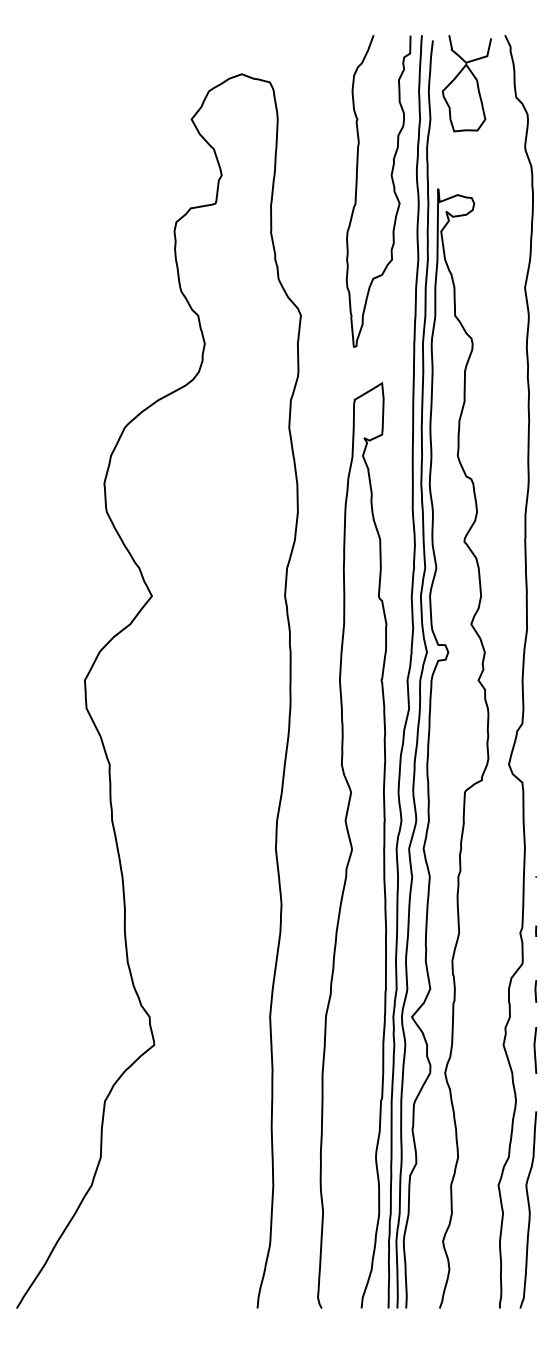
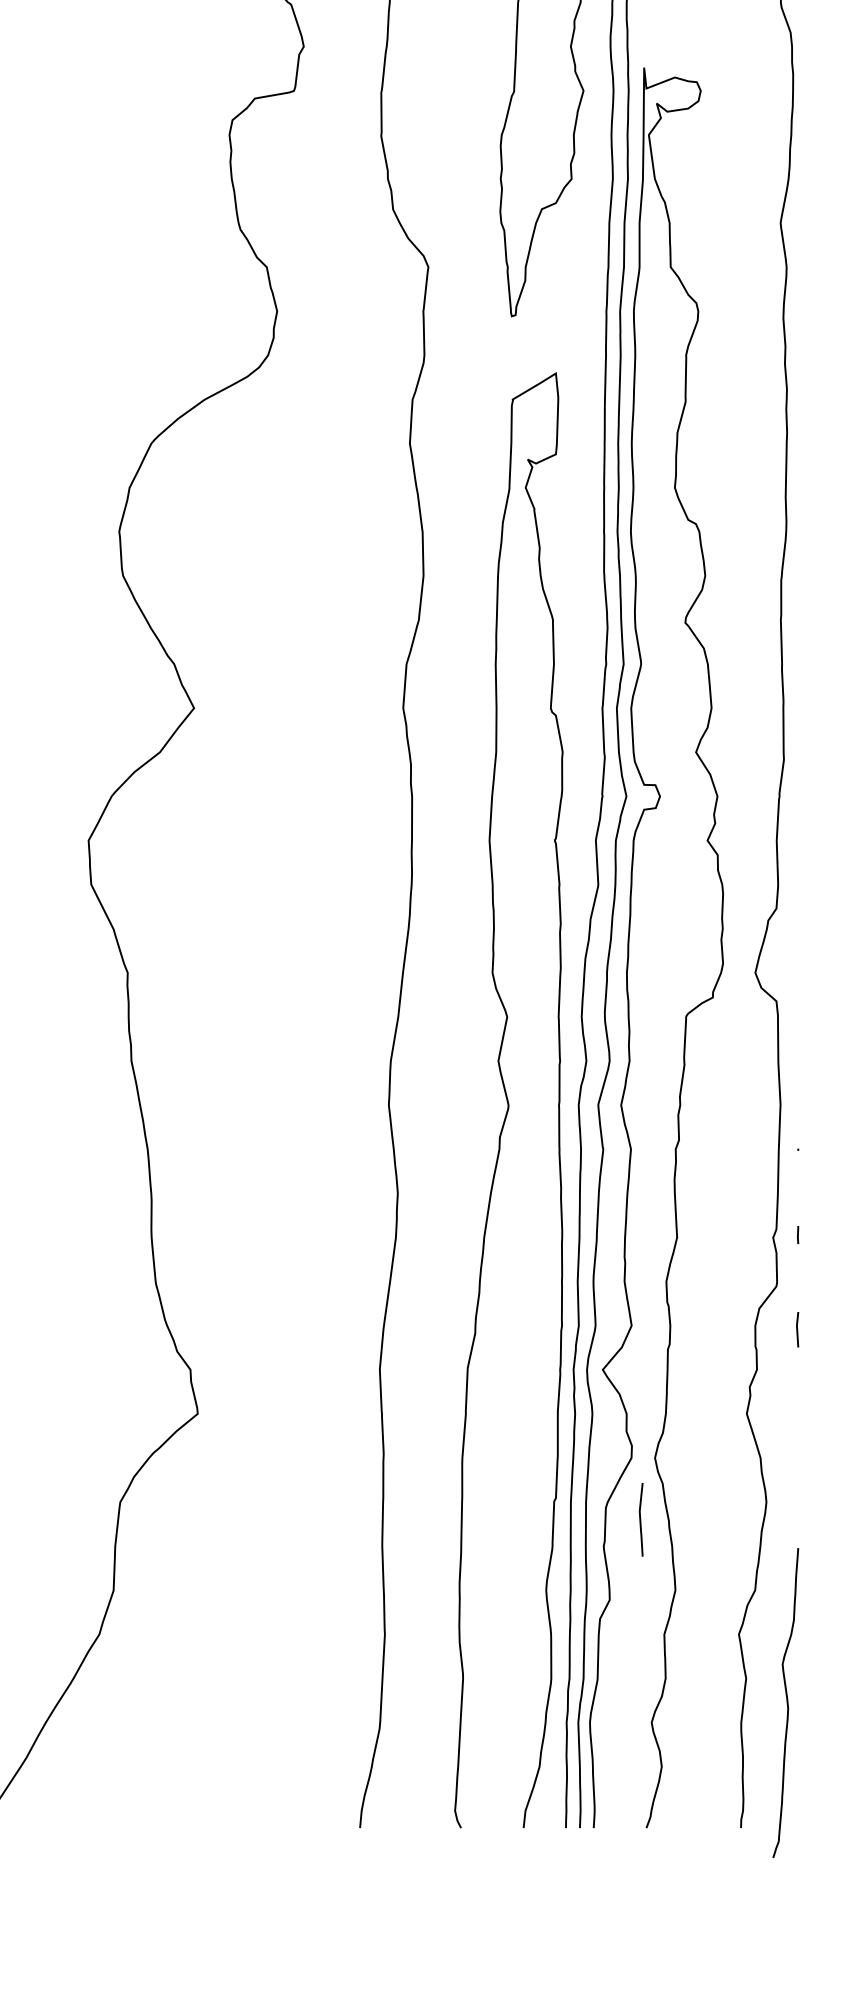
curve: (535, 1050) -> (641, 1519), moved
curve: (528, 1209) -> (786, 1702), moved

